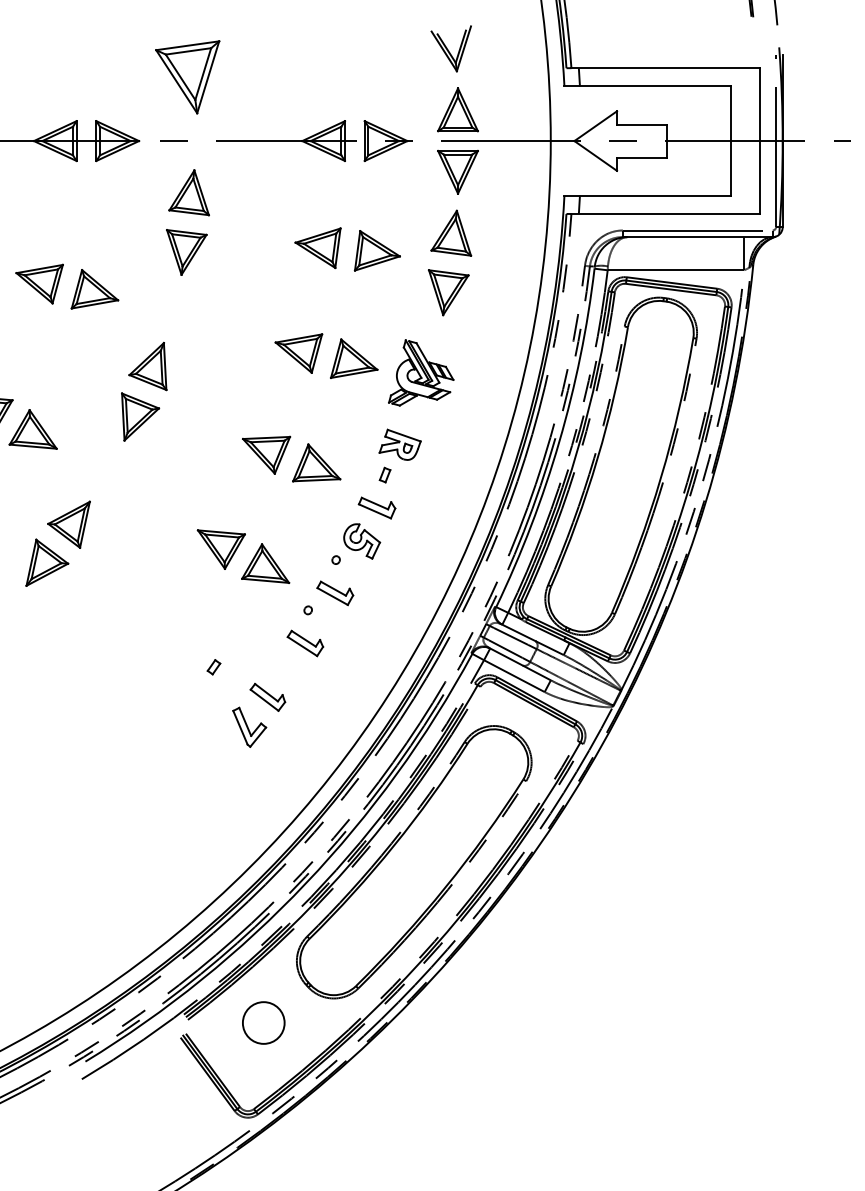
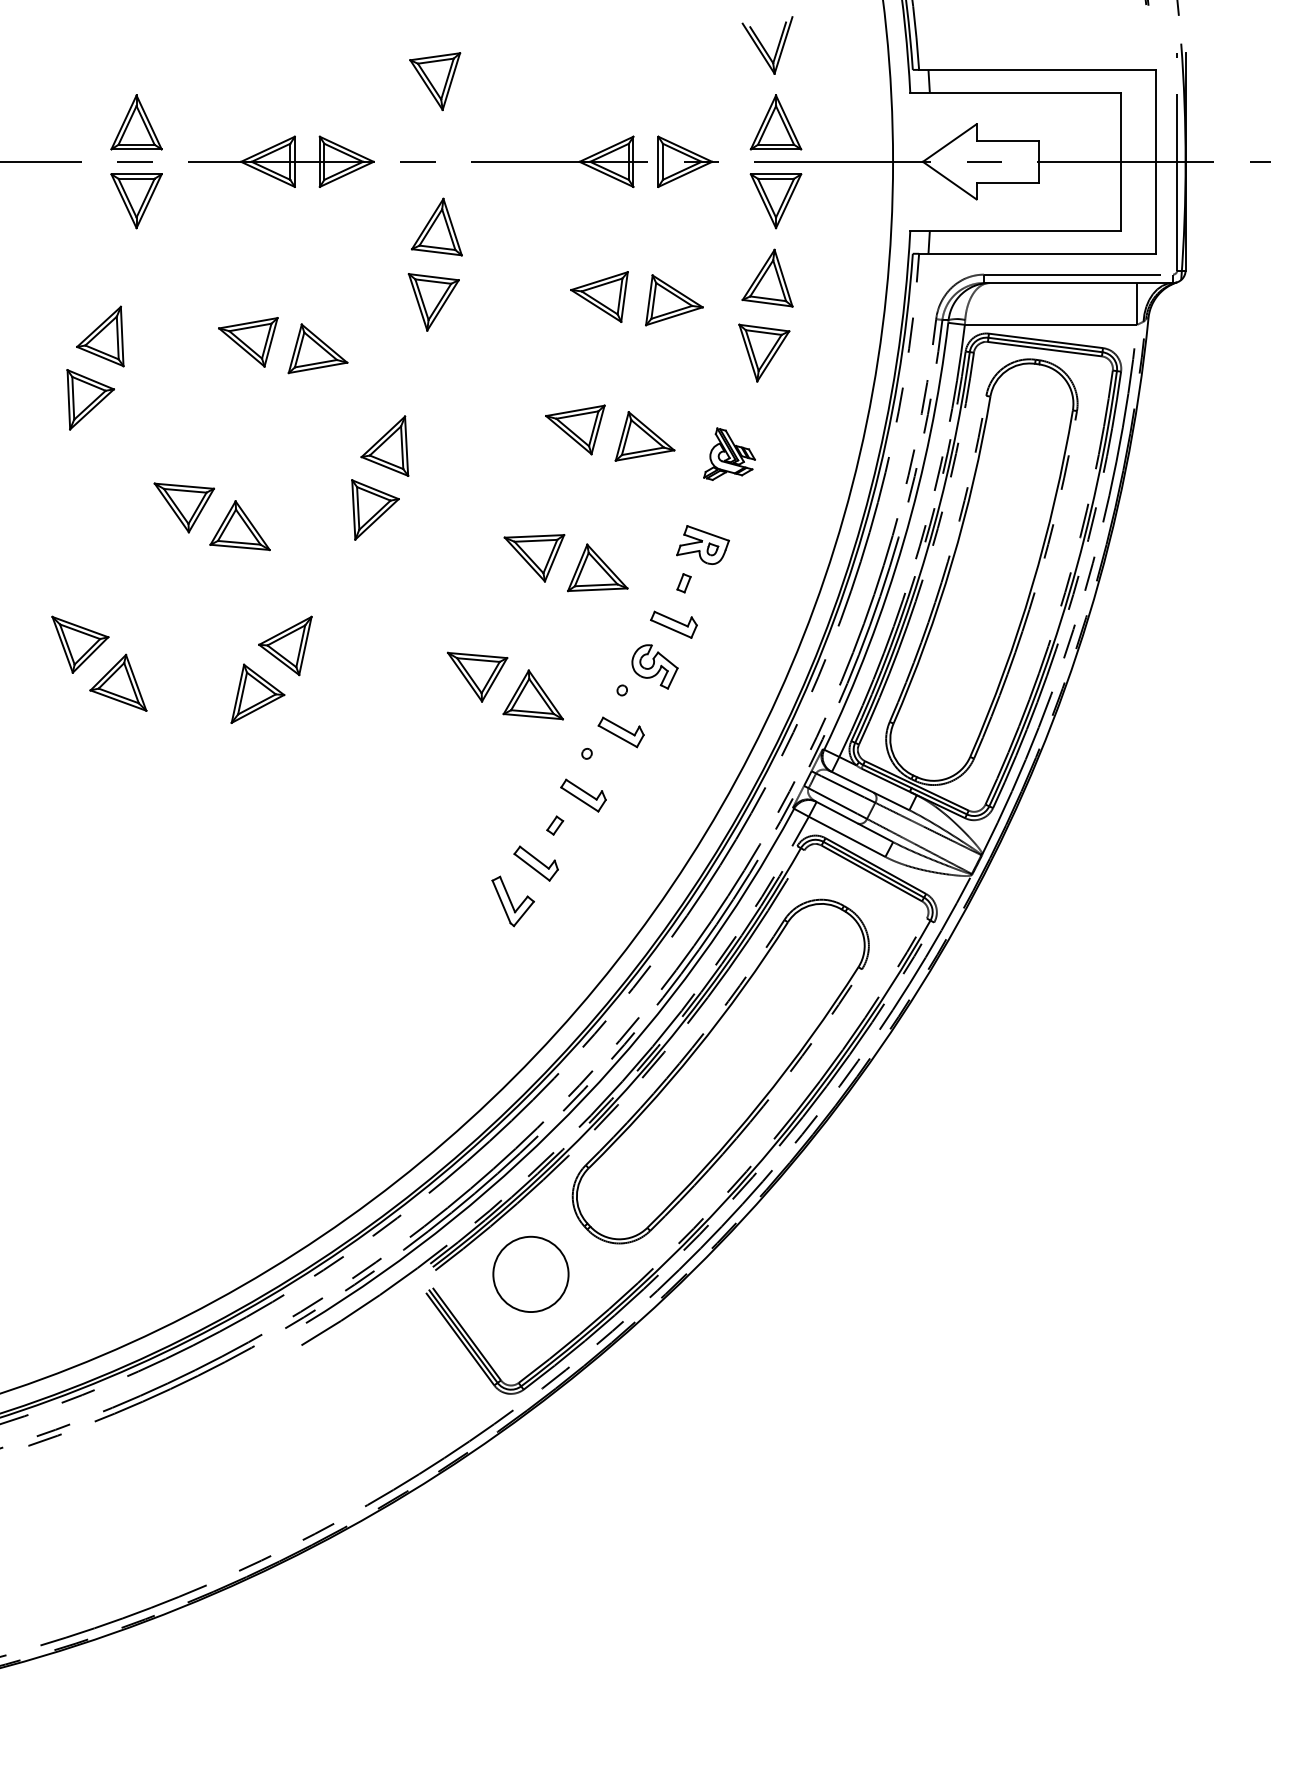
part: (188, 77) -> (435, 81), size x0.62
part: (421, 372) -> (729, 453), size x0.62
part: (214, 667) -> (555, 825), moved
circle: (263, 1023) -> (530, 1274), size x1.43

